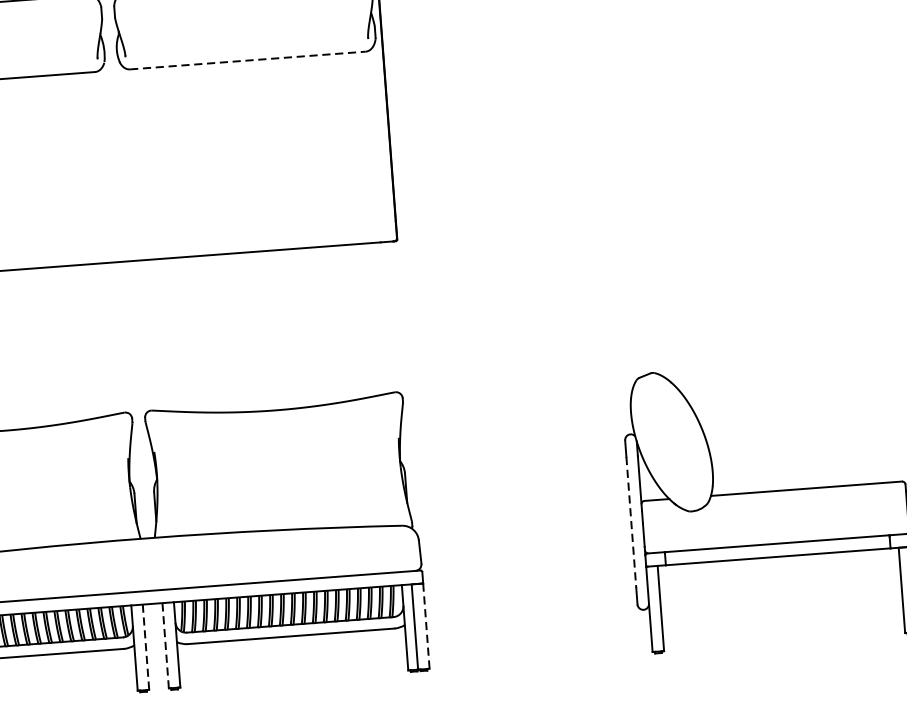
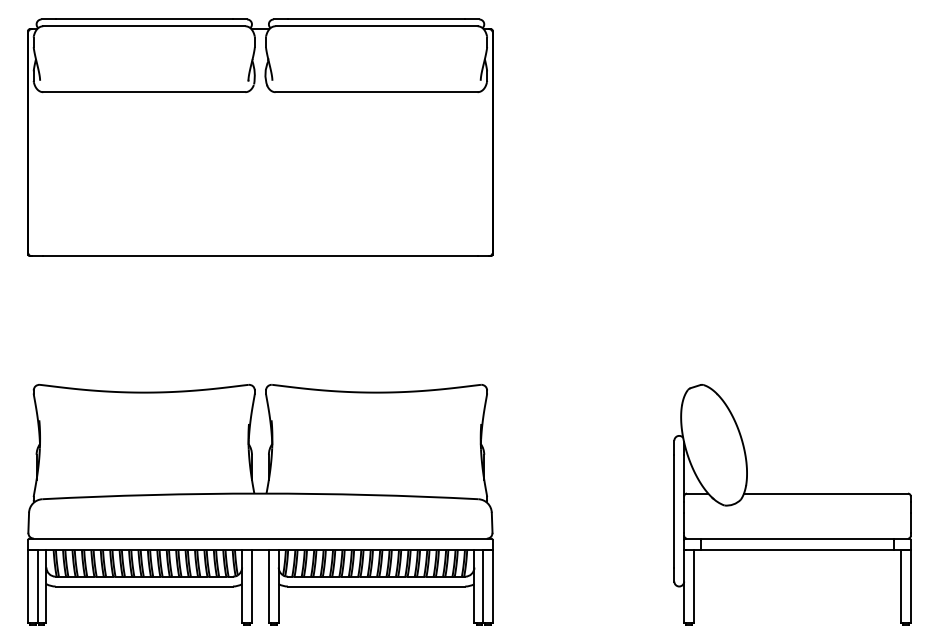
line: (248, 60) -> (377, 92), dashed -> solid
line: (631, 522) -> (674, 511), dashed -> solid
line: (426, 626) -> (492, 586), dashed -> solid
line: (165, 645) -> (268, 586), dashed -> solid
line: (145, 647) -> (251, 586), dashed -> solid

